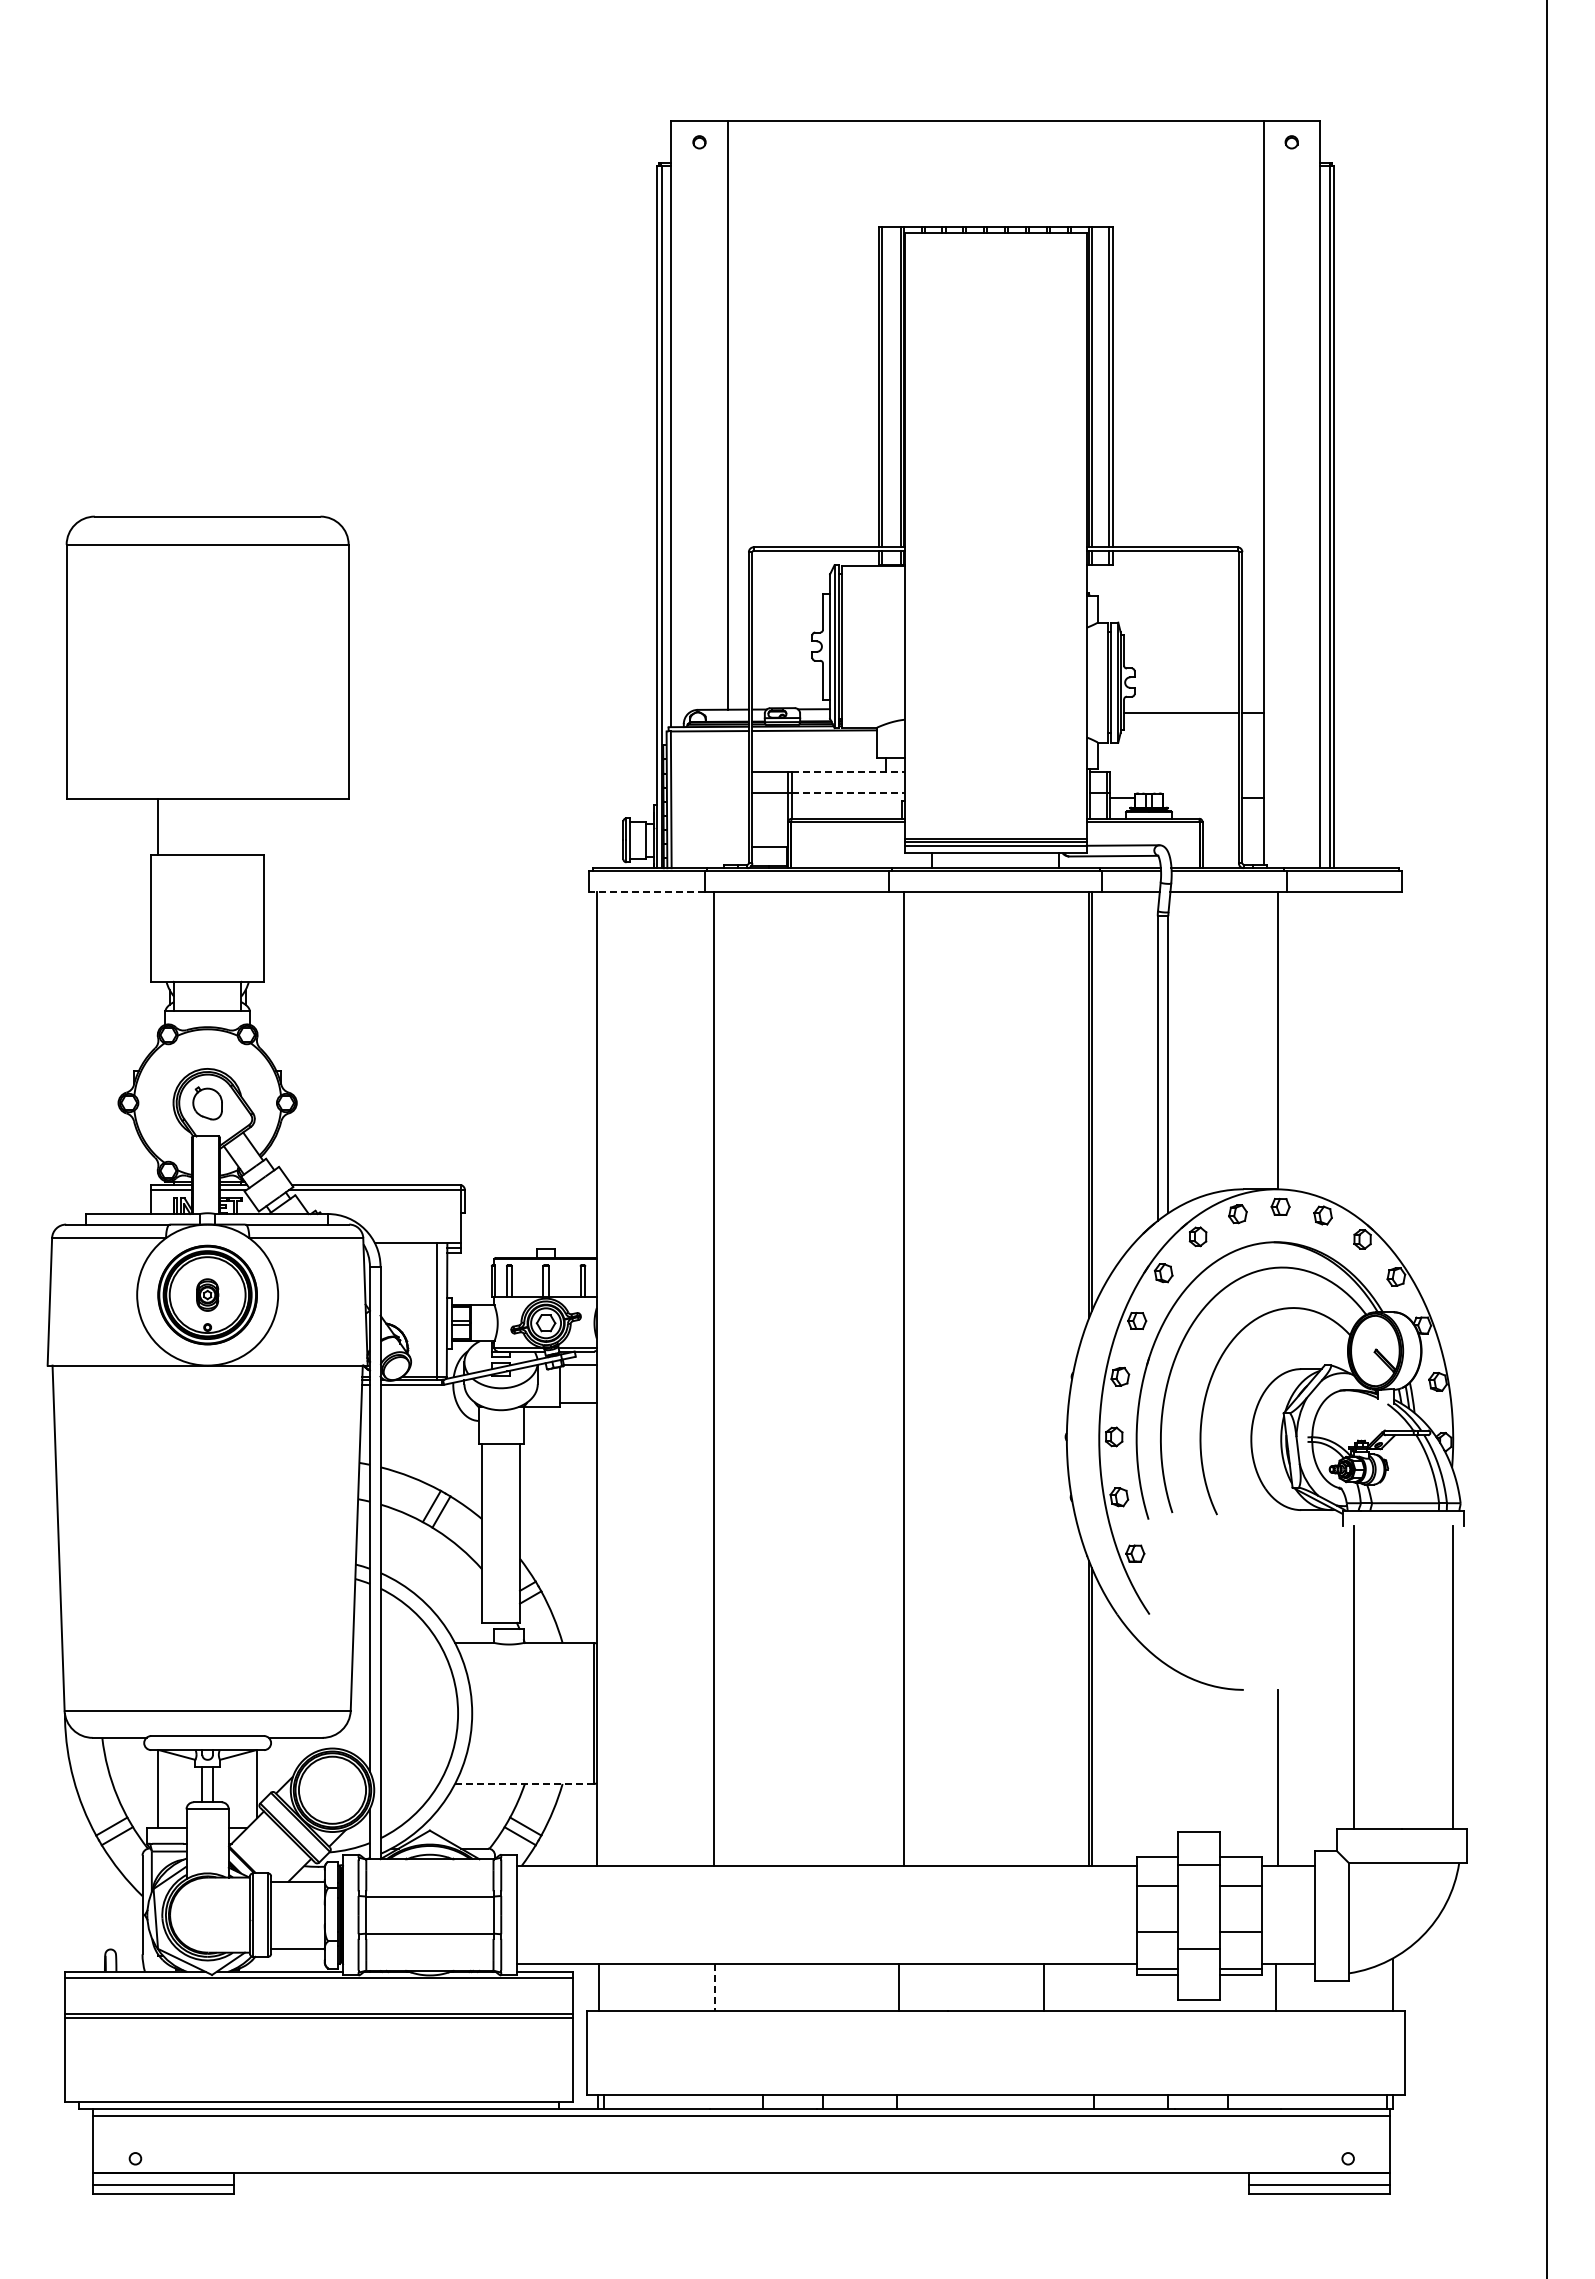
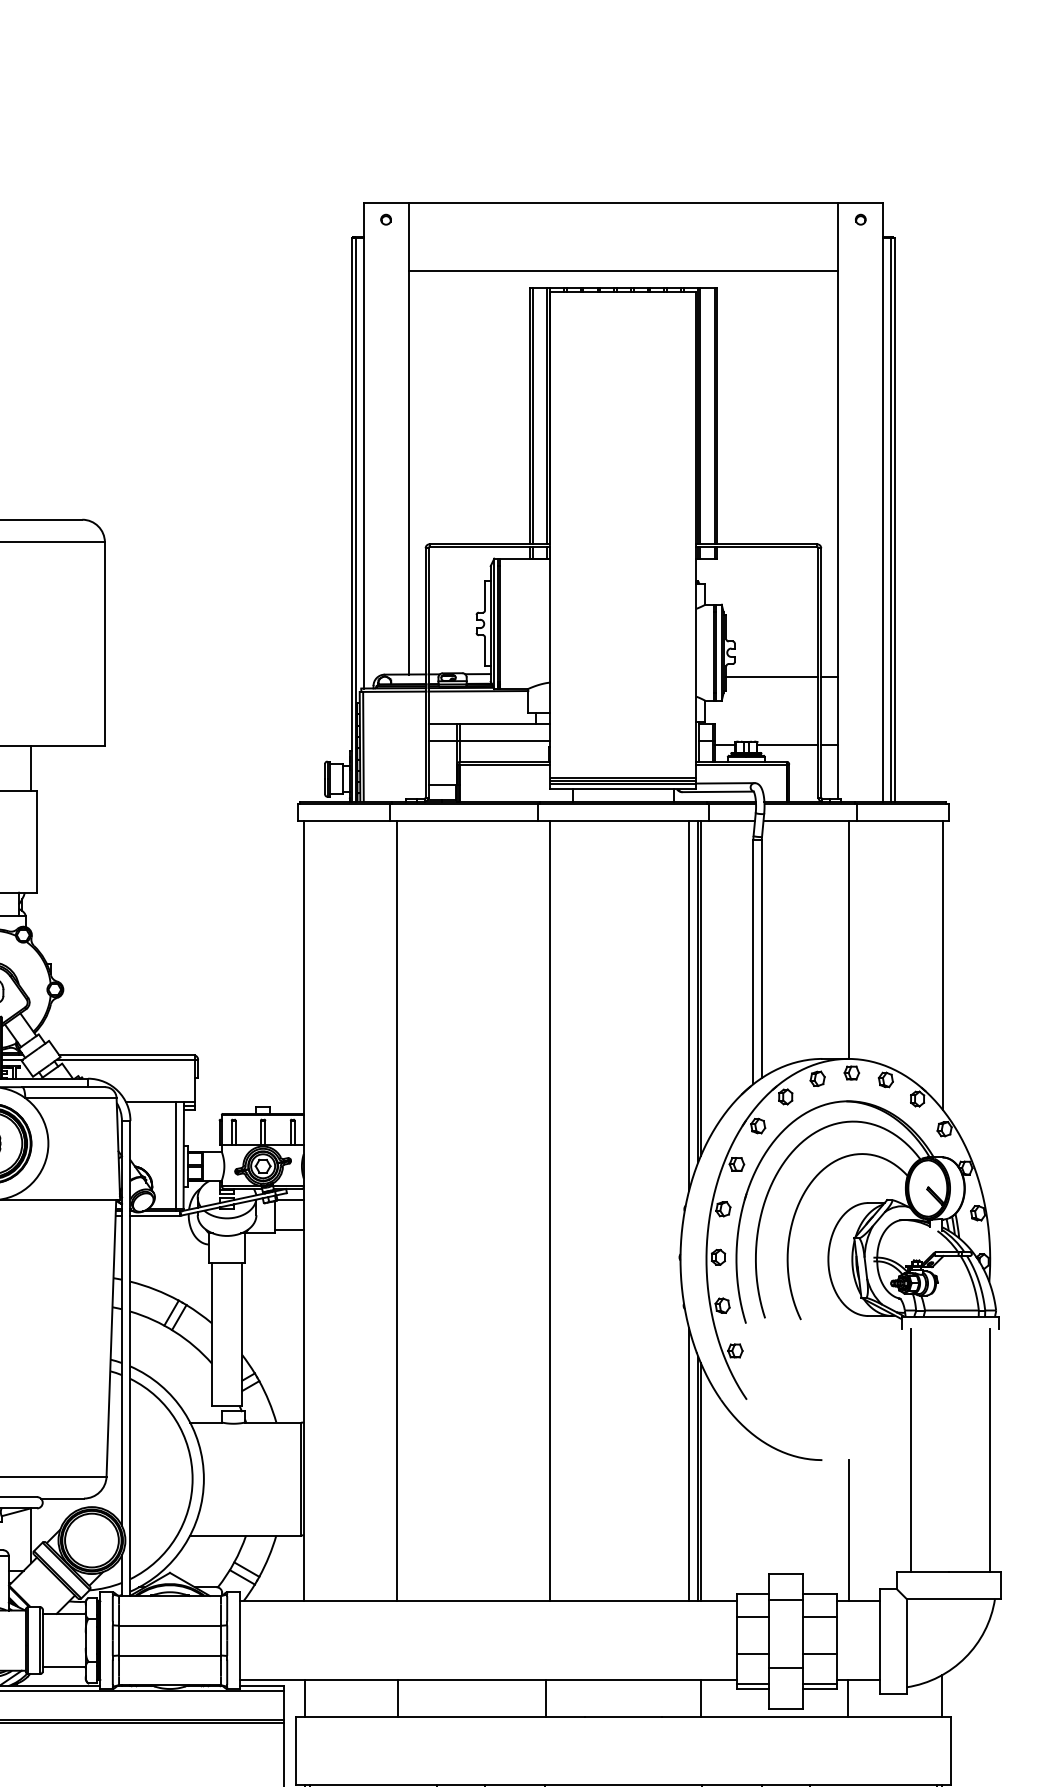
line: (995, 205) -> (623, 270), added
line: (848, 771) -> (505, 724), dashed -> solid
line: (848, 792) -> (505, 740), dashed -> solid
line: (1200, 798) -> (787, 745), added
line: (257, 826) -> (31, 768), added
line: (646, 891) -> (343, 820), dashed -> solid
line: (1394, 1072) -> (943, 965), added
line: (1077, 1122) -> (689, 1005), added
line: (1077, 1695) -> (689, 1464), added
line: (524, 1783) -> (245, 1535), dashed -> solid
line: (1043, 1987) -> (700, 1698), moved
line: (714, 1988) -> (398, 1699), dashed -> solid

